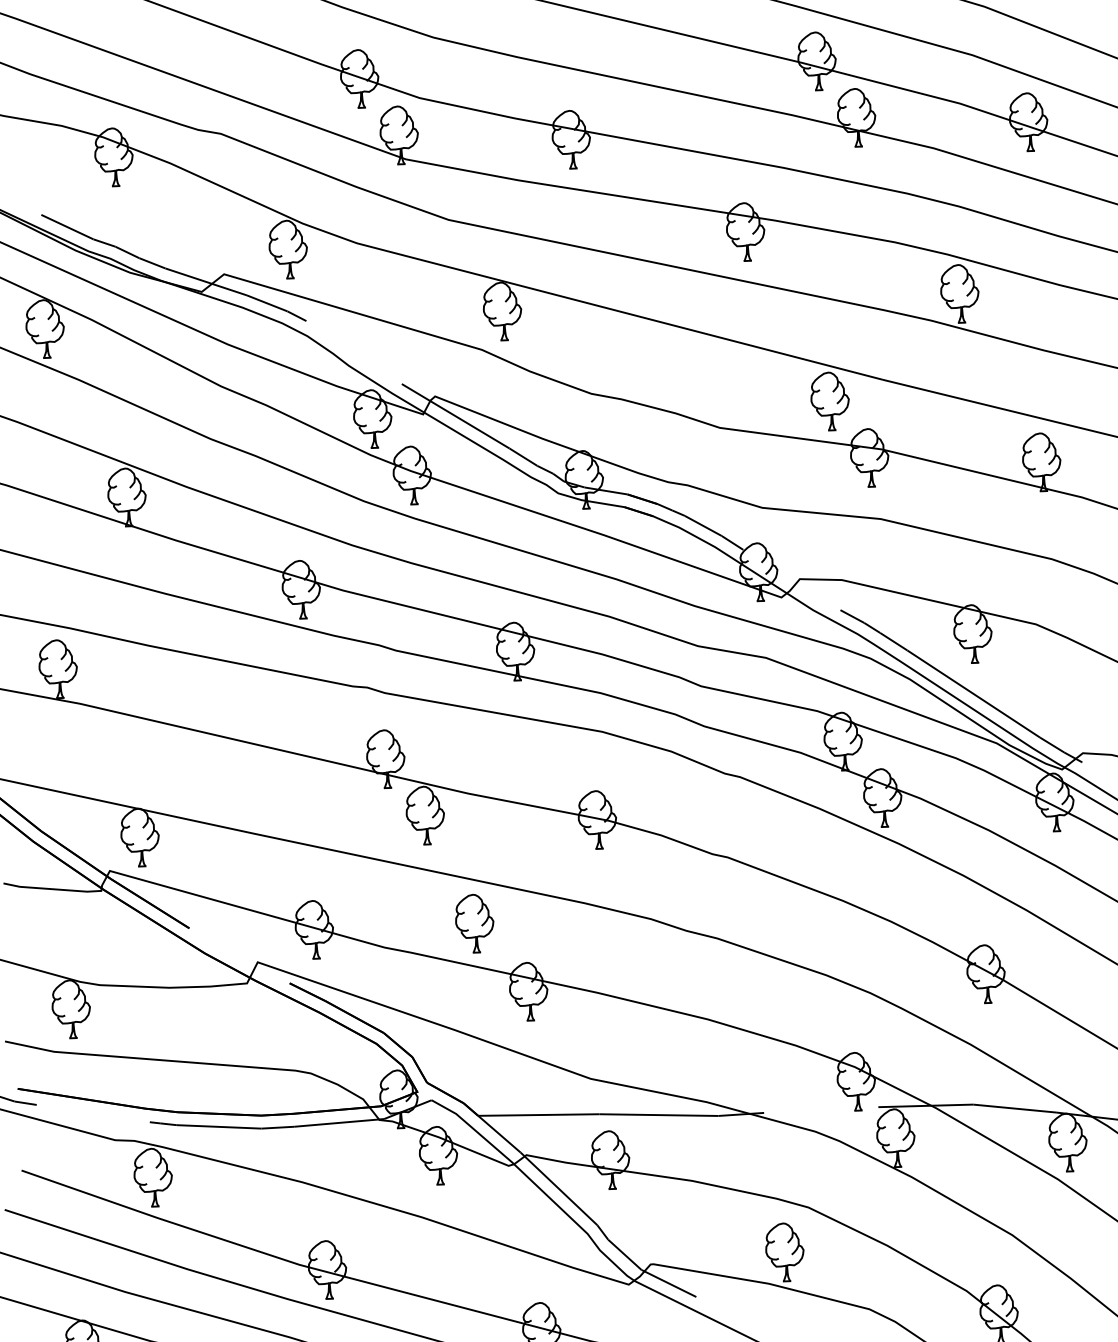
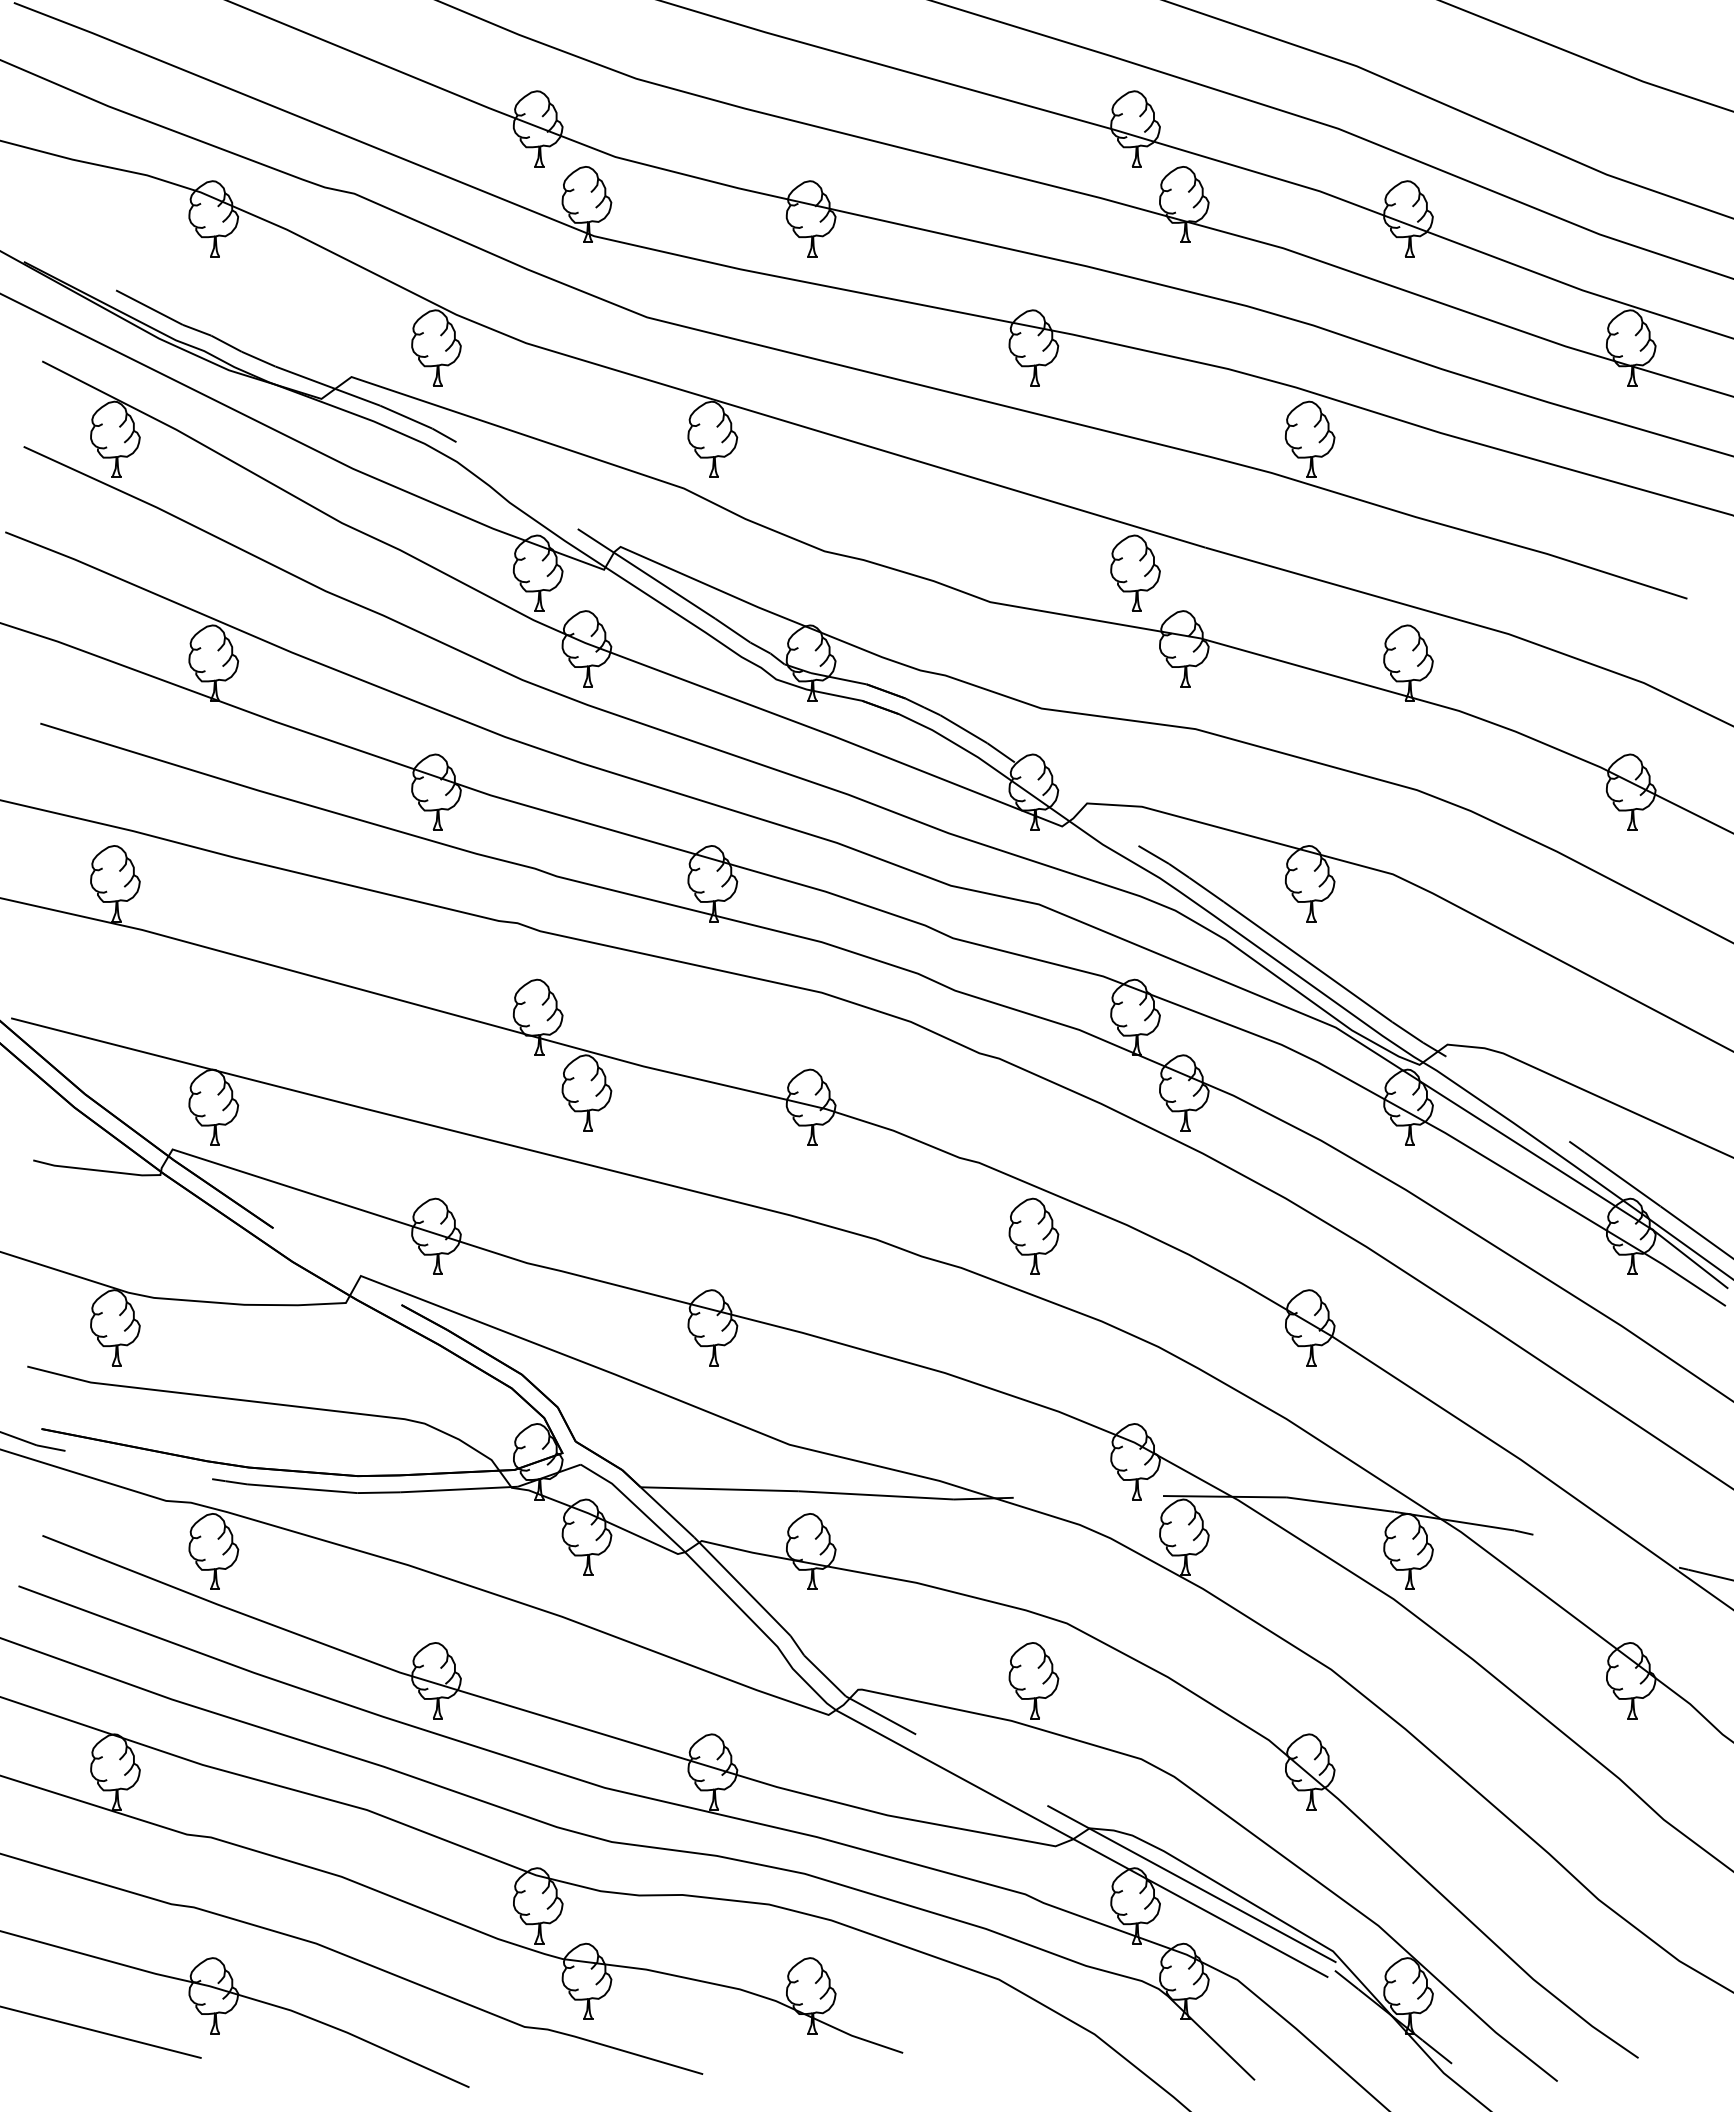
part: (474, 922) -> (1033, 1235), moved

